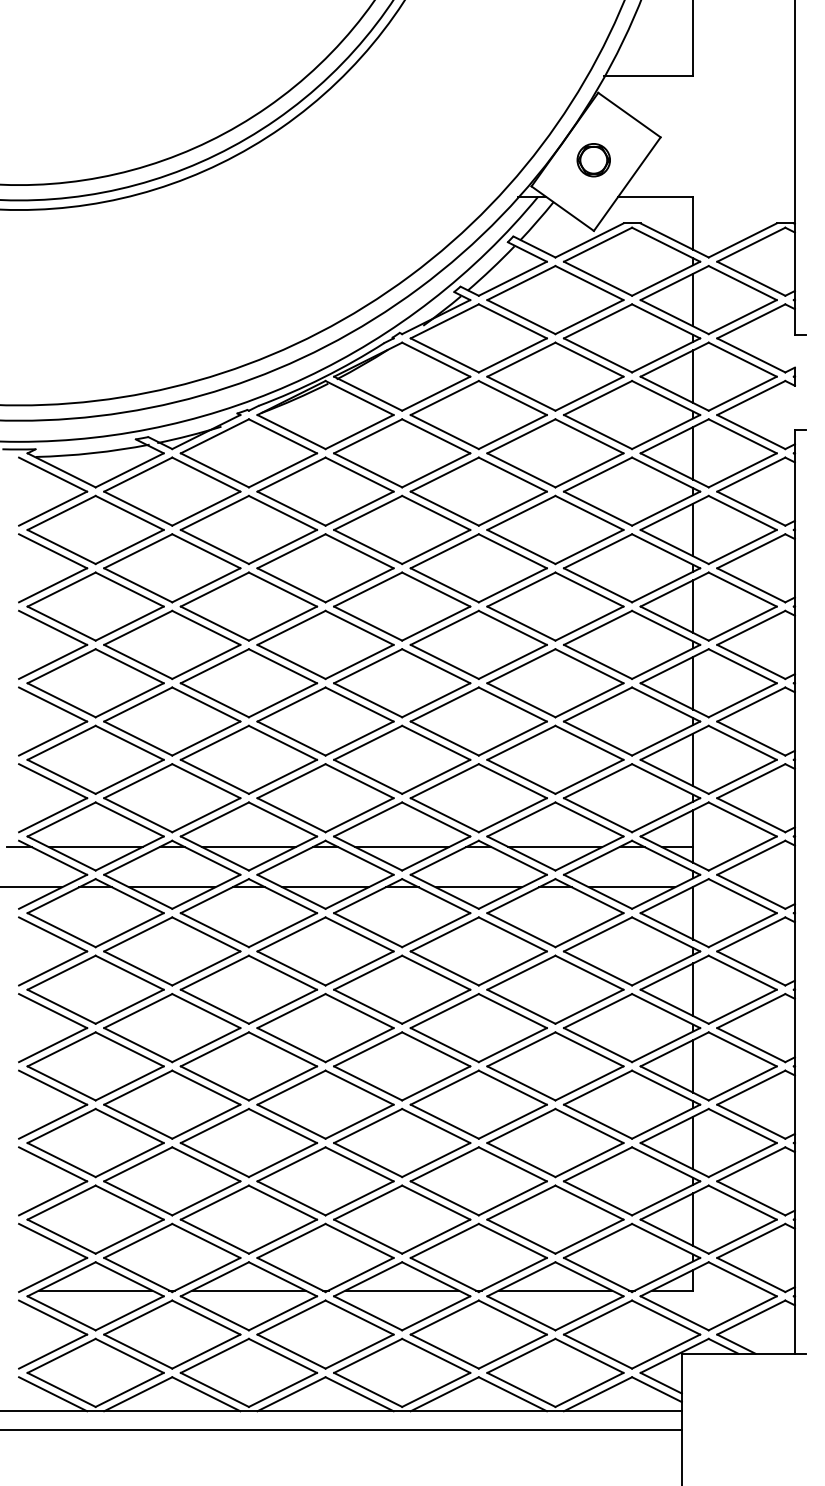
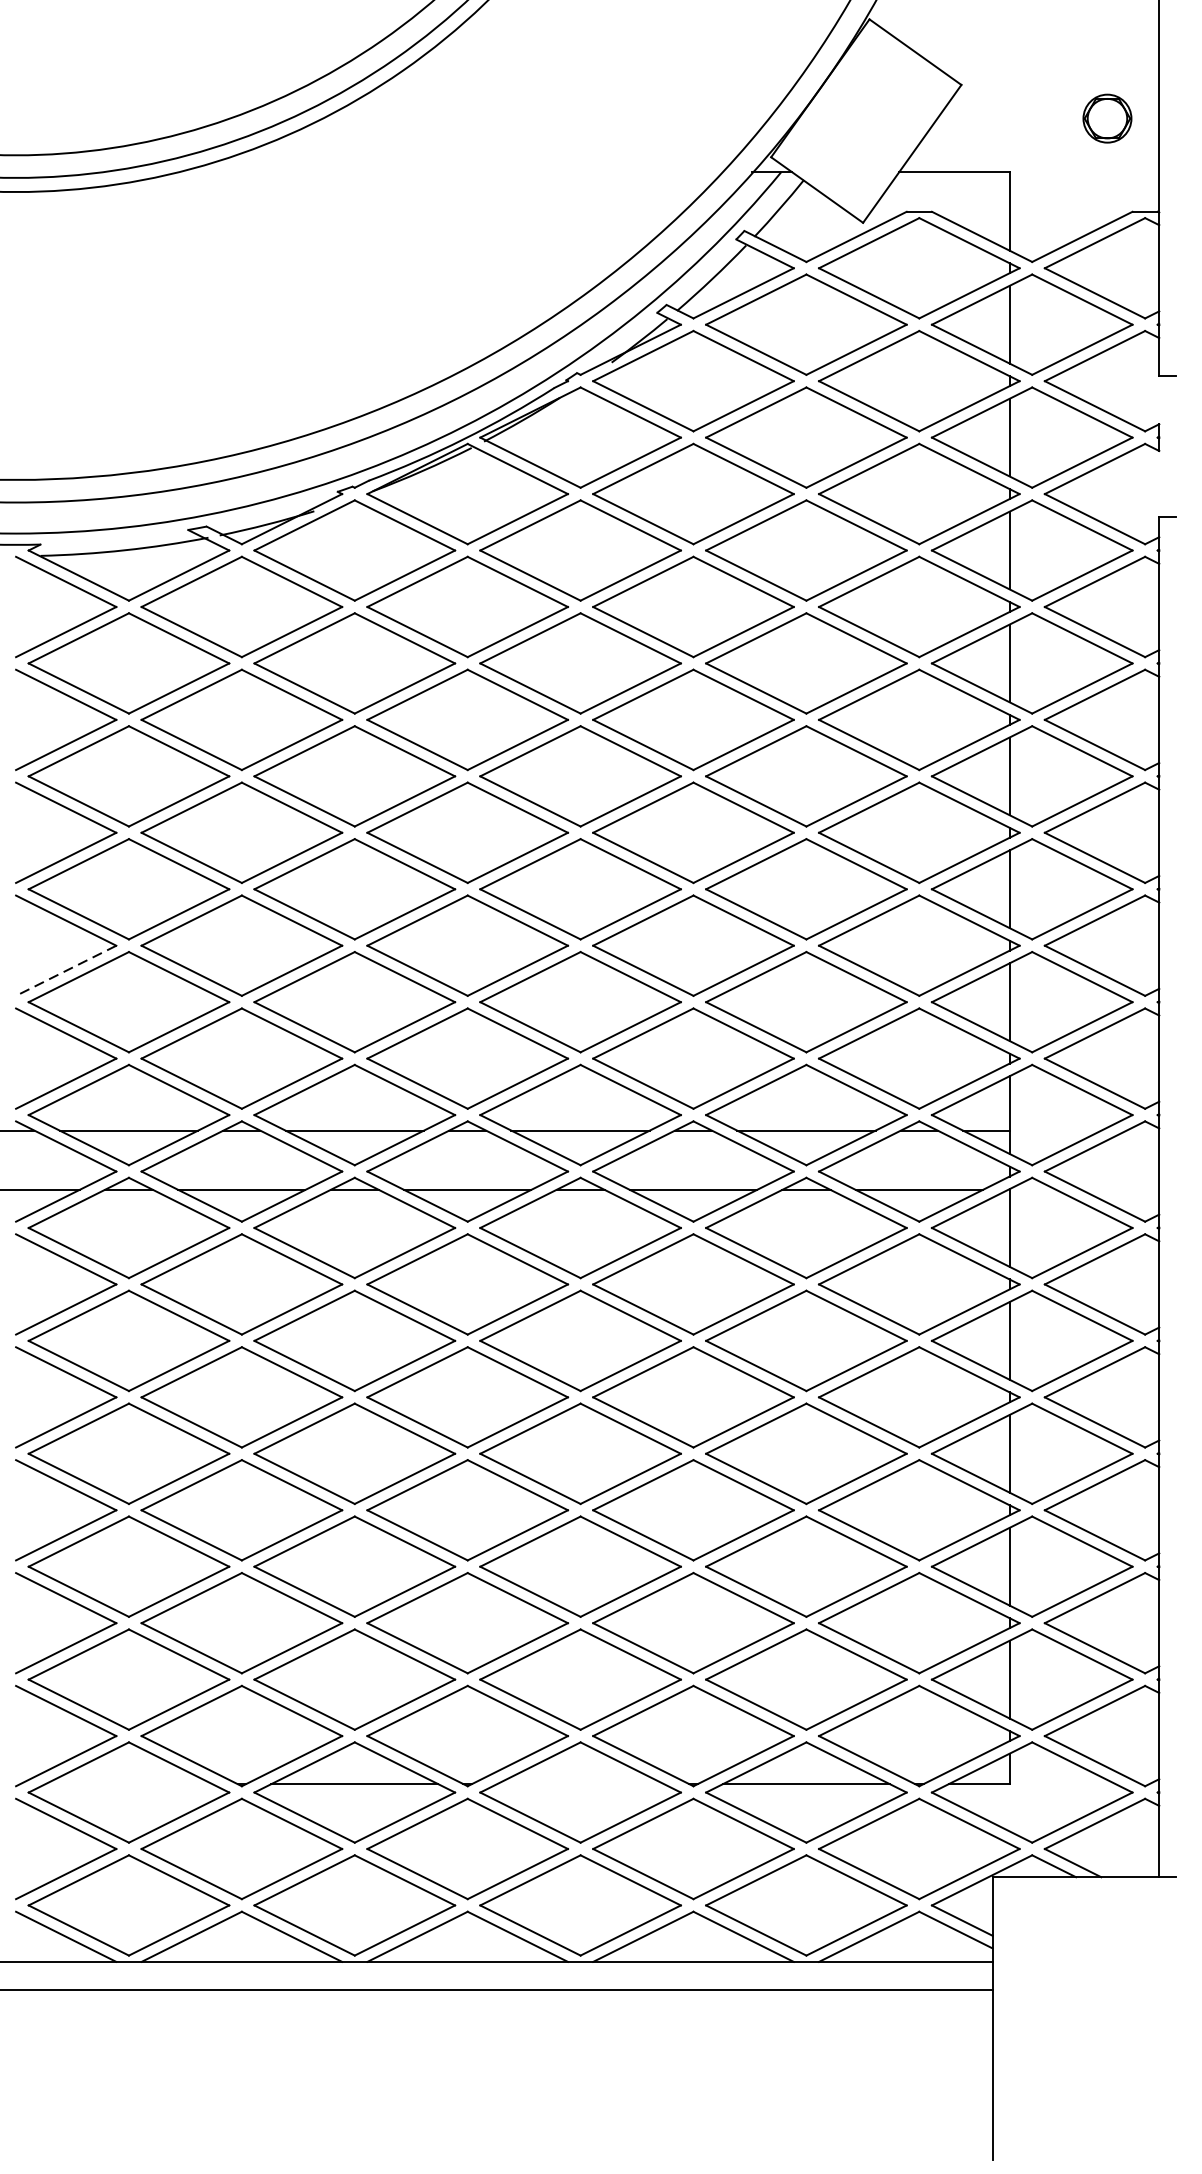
part: (593, 160) -> (1107, 119), moved
line: (52, 738) -> (65, 970), solid -> dashed
line: (95, 1290) -> (128, 1784), removed
line: (401, 1290) -> (579, 1784), removed

